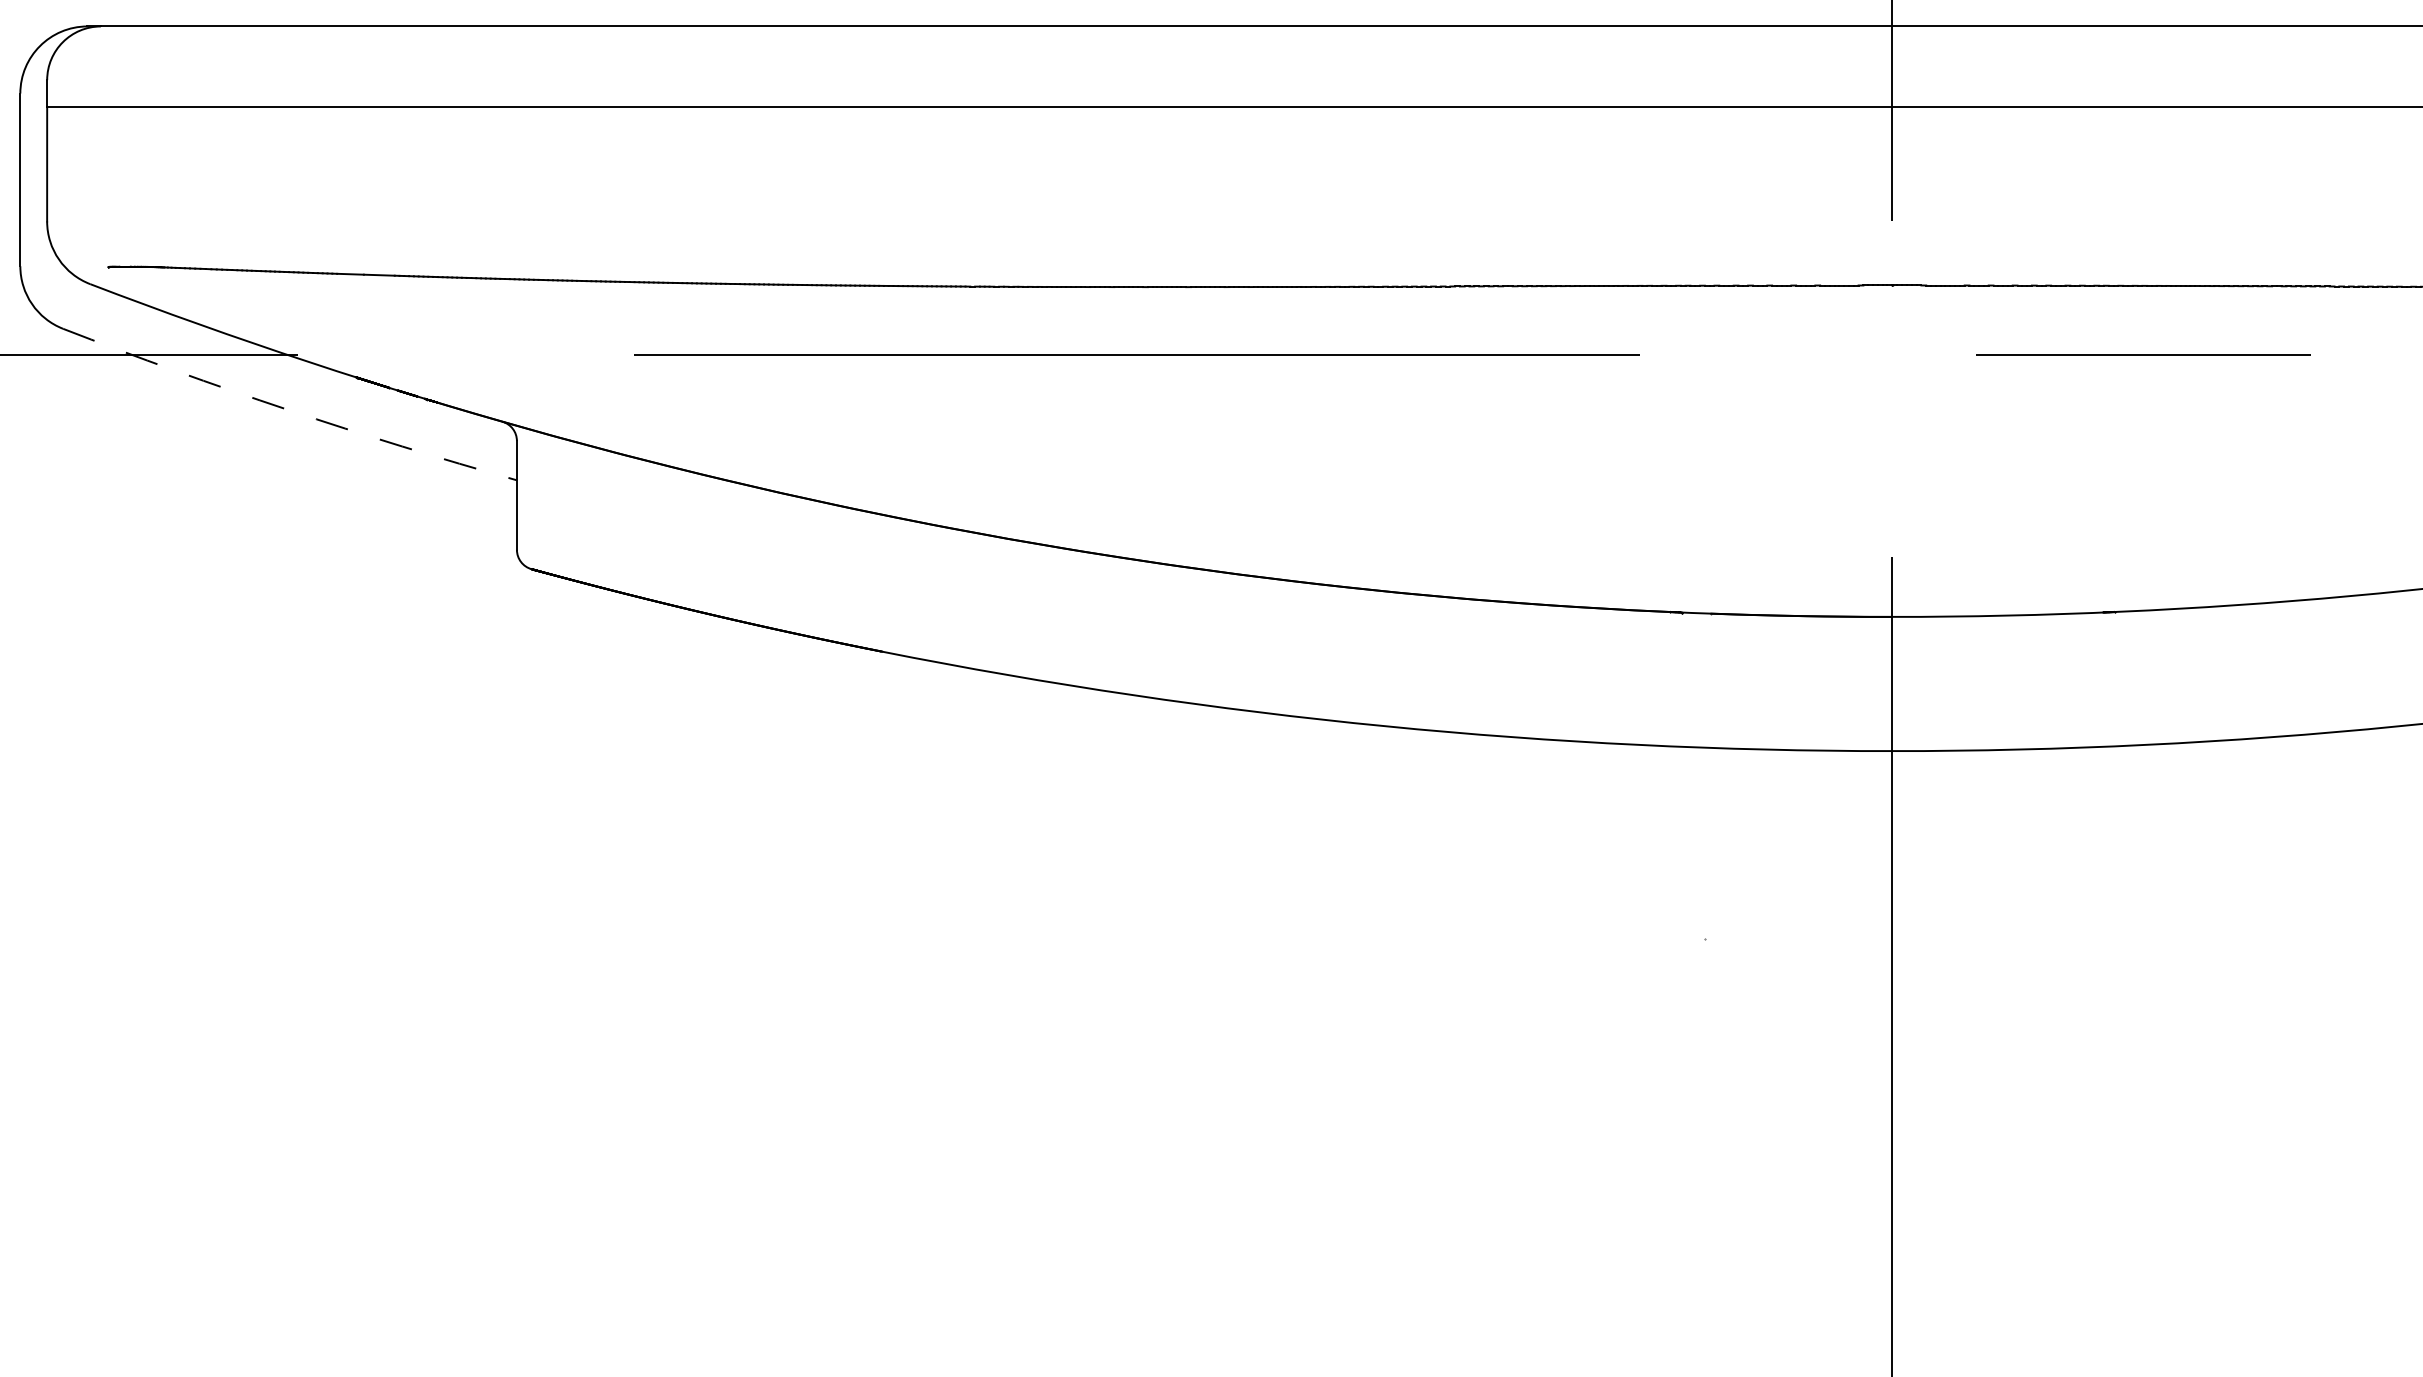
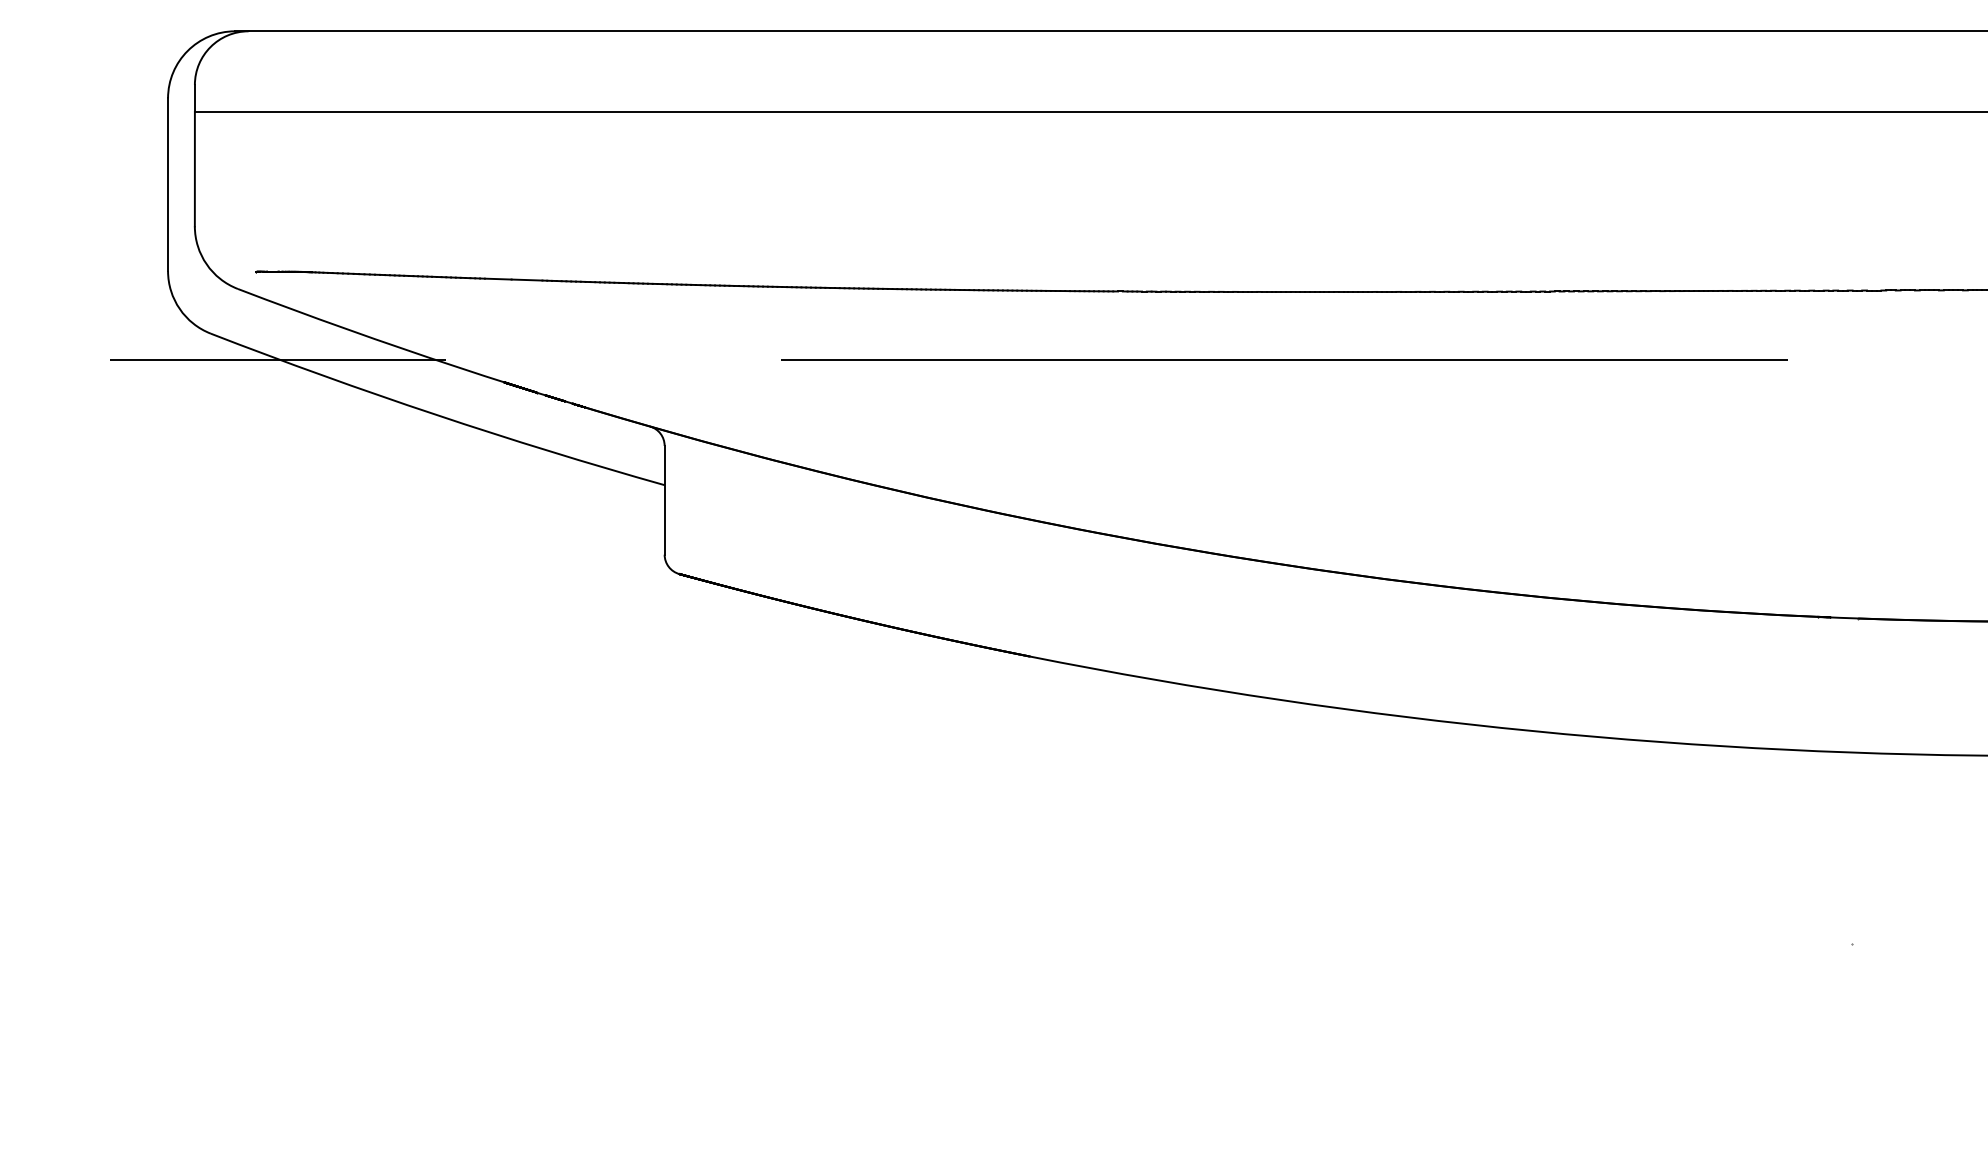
arc: (288, 409) -> (436, 414), dashed -> solid

